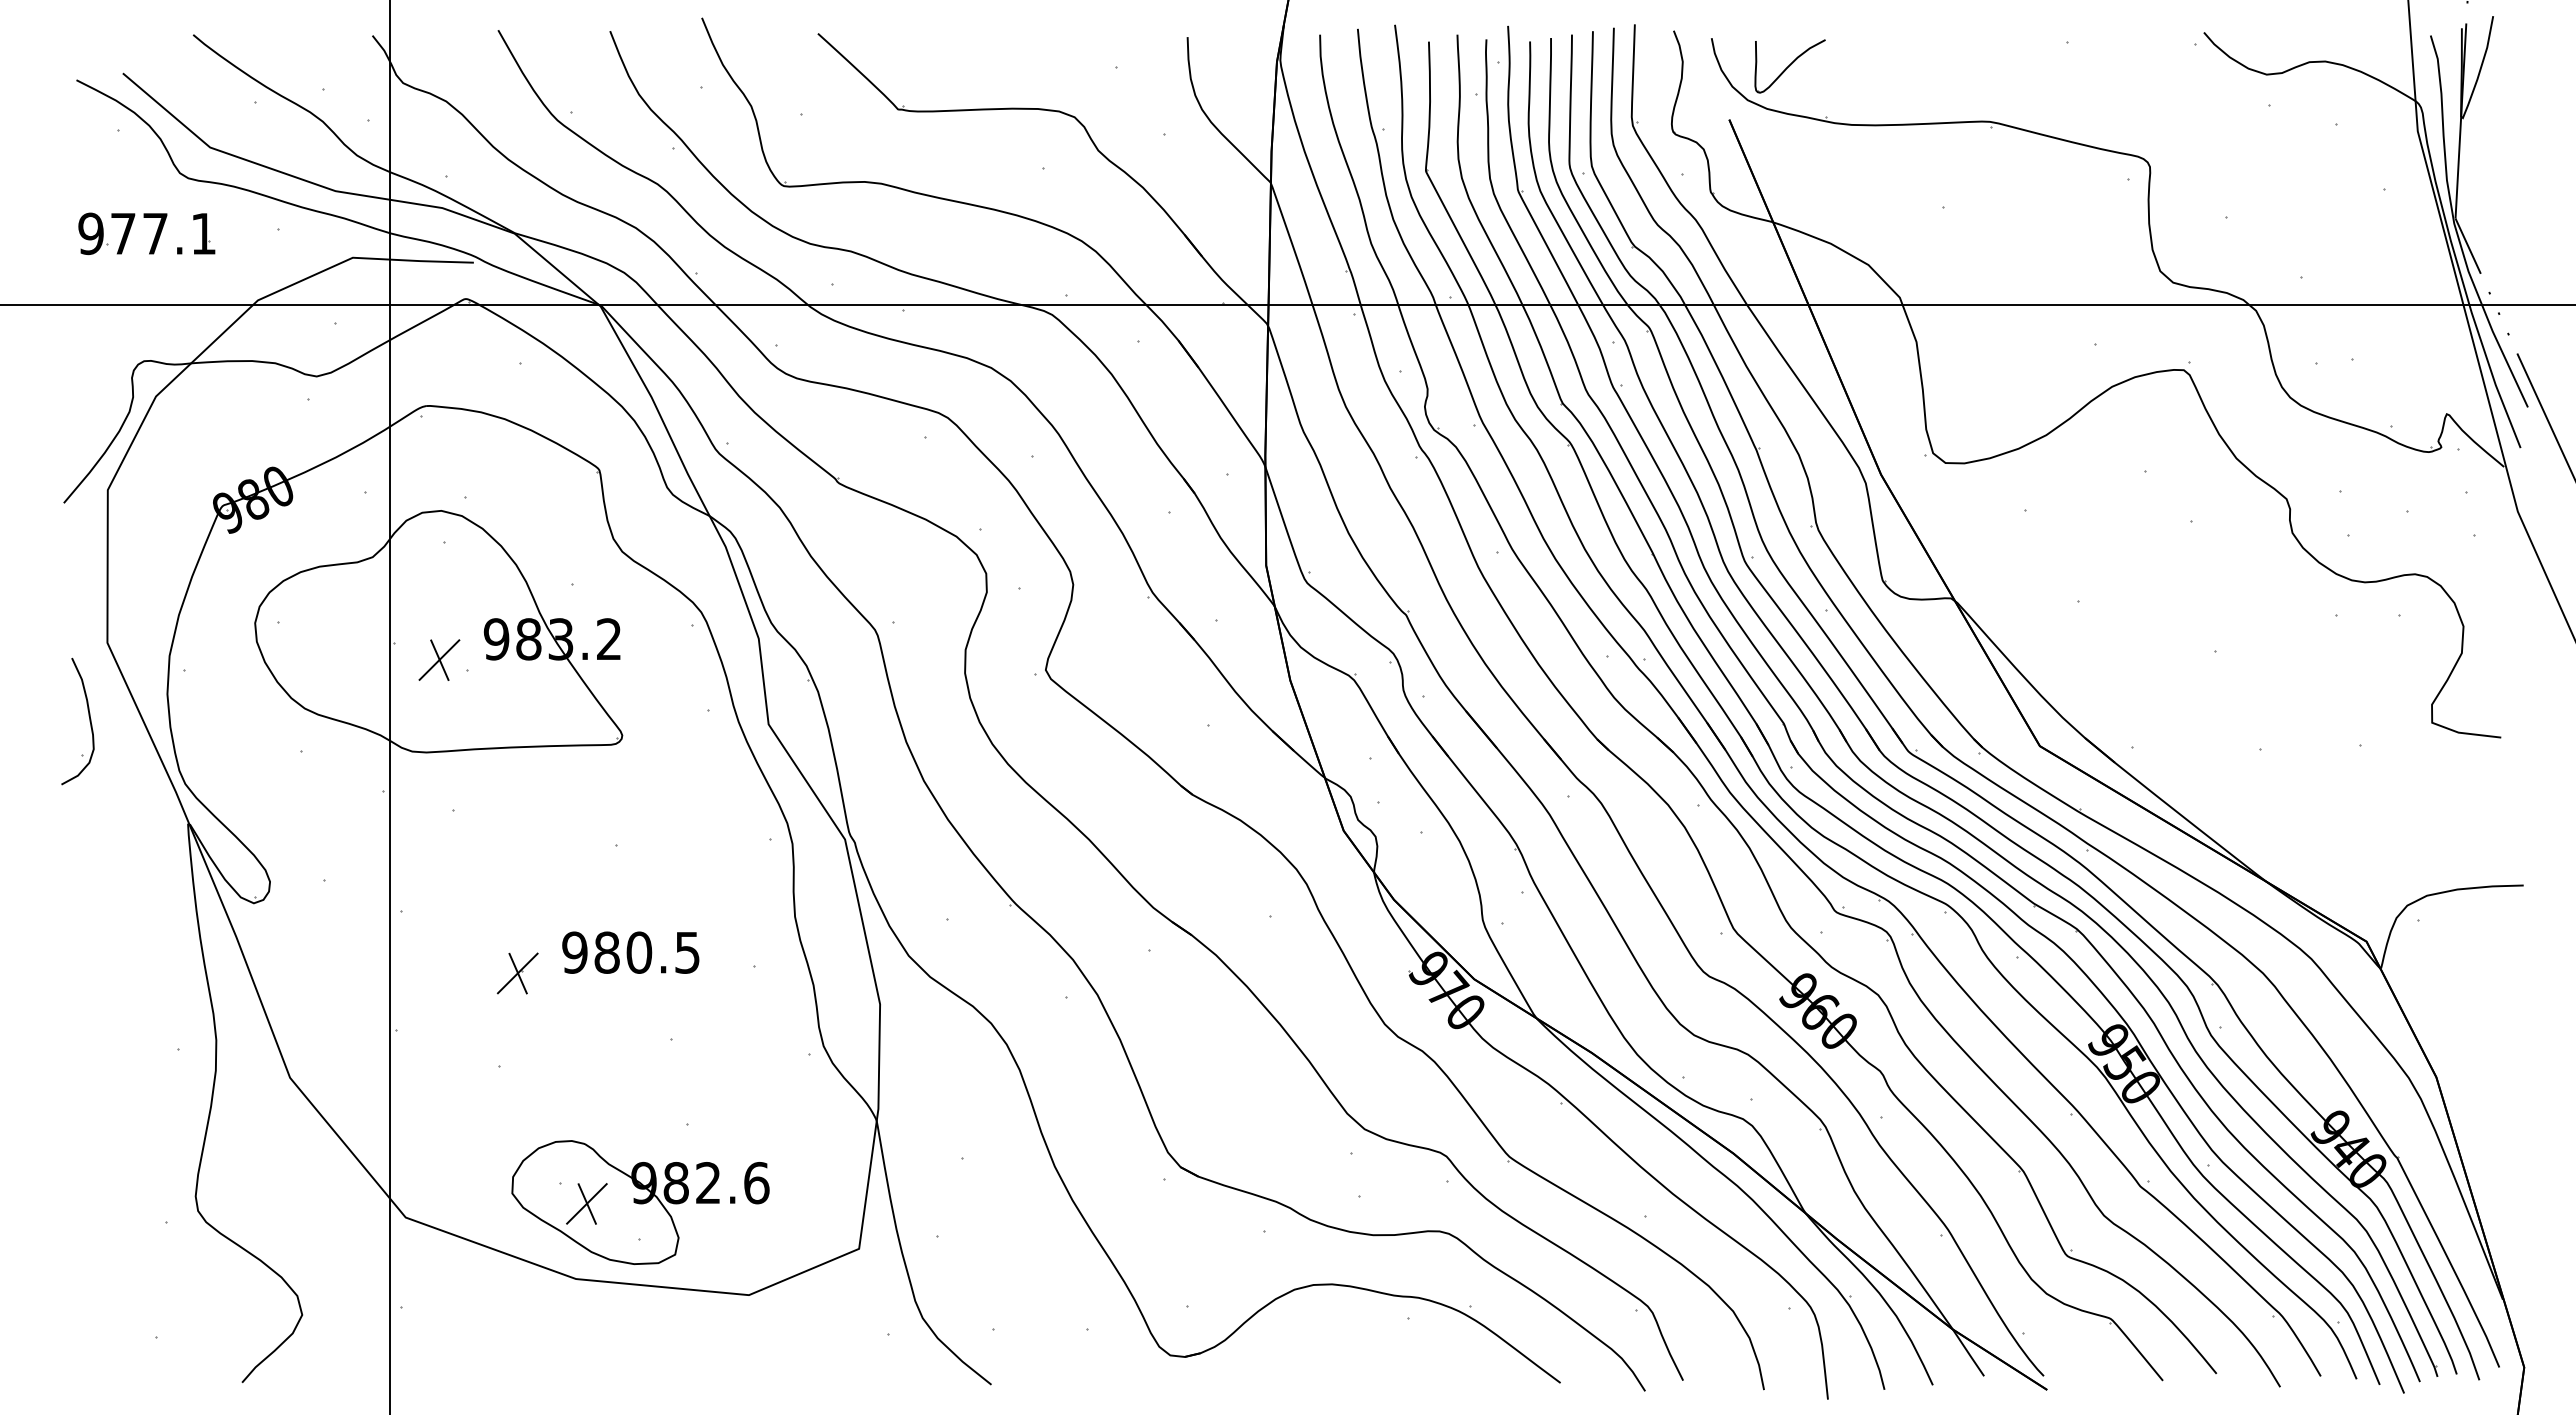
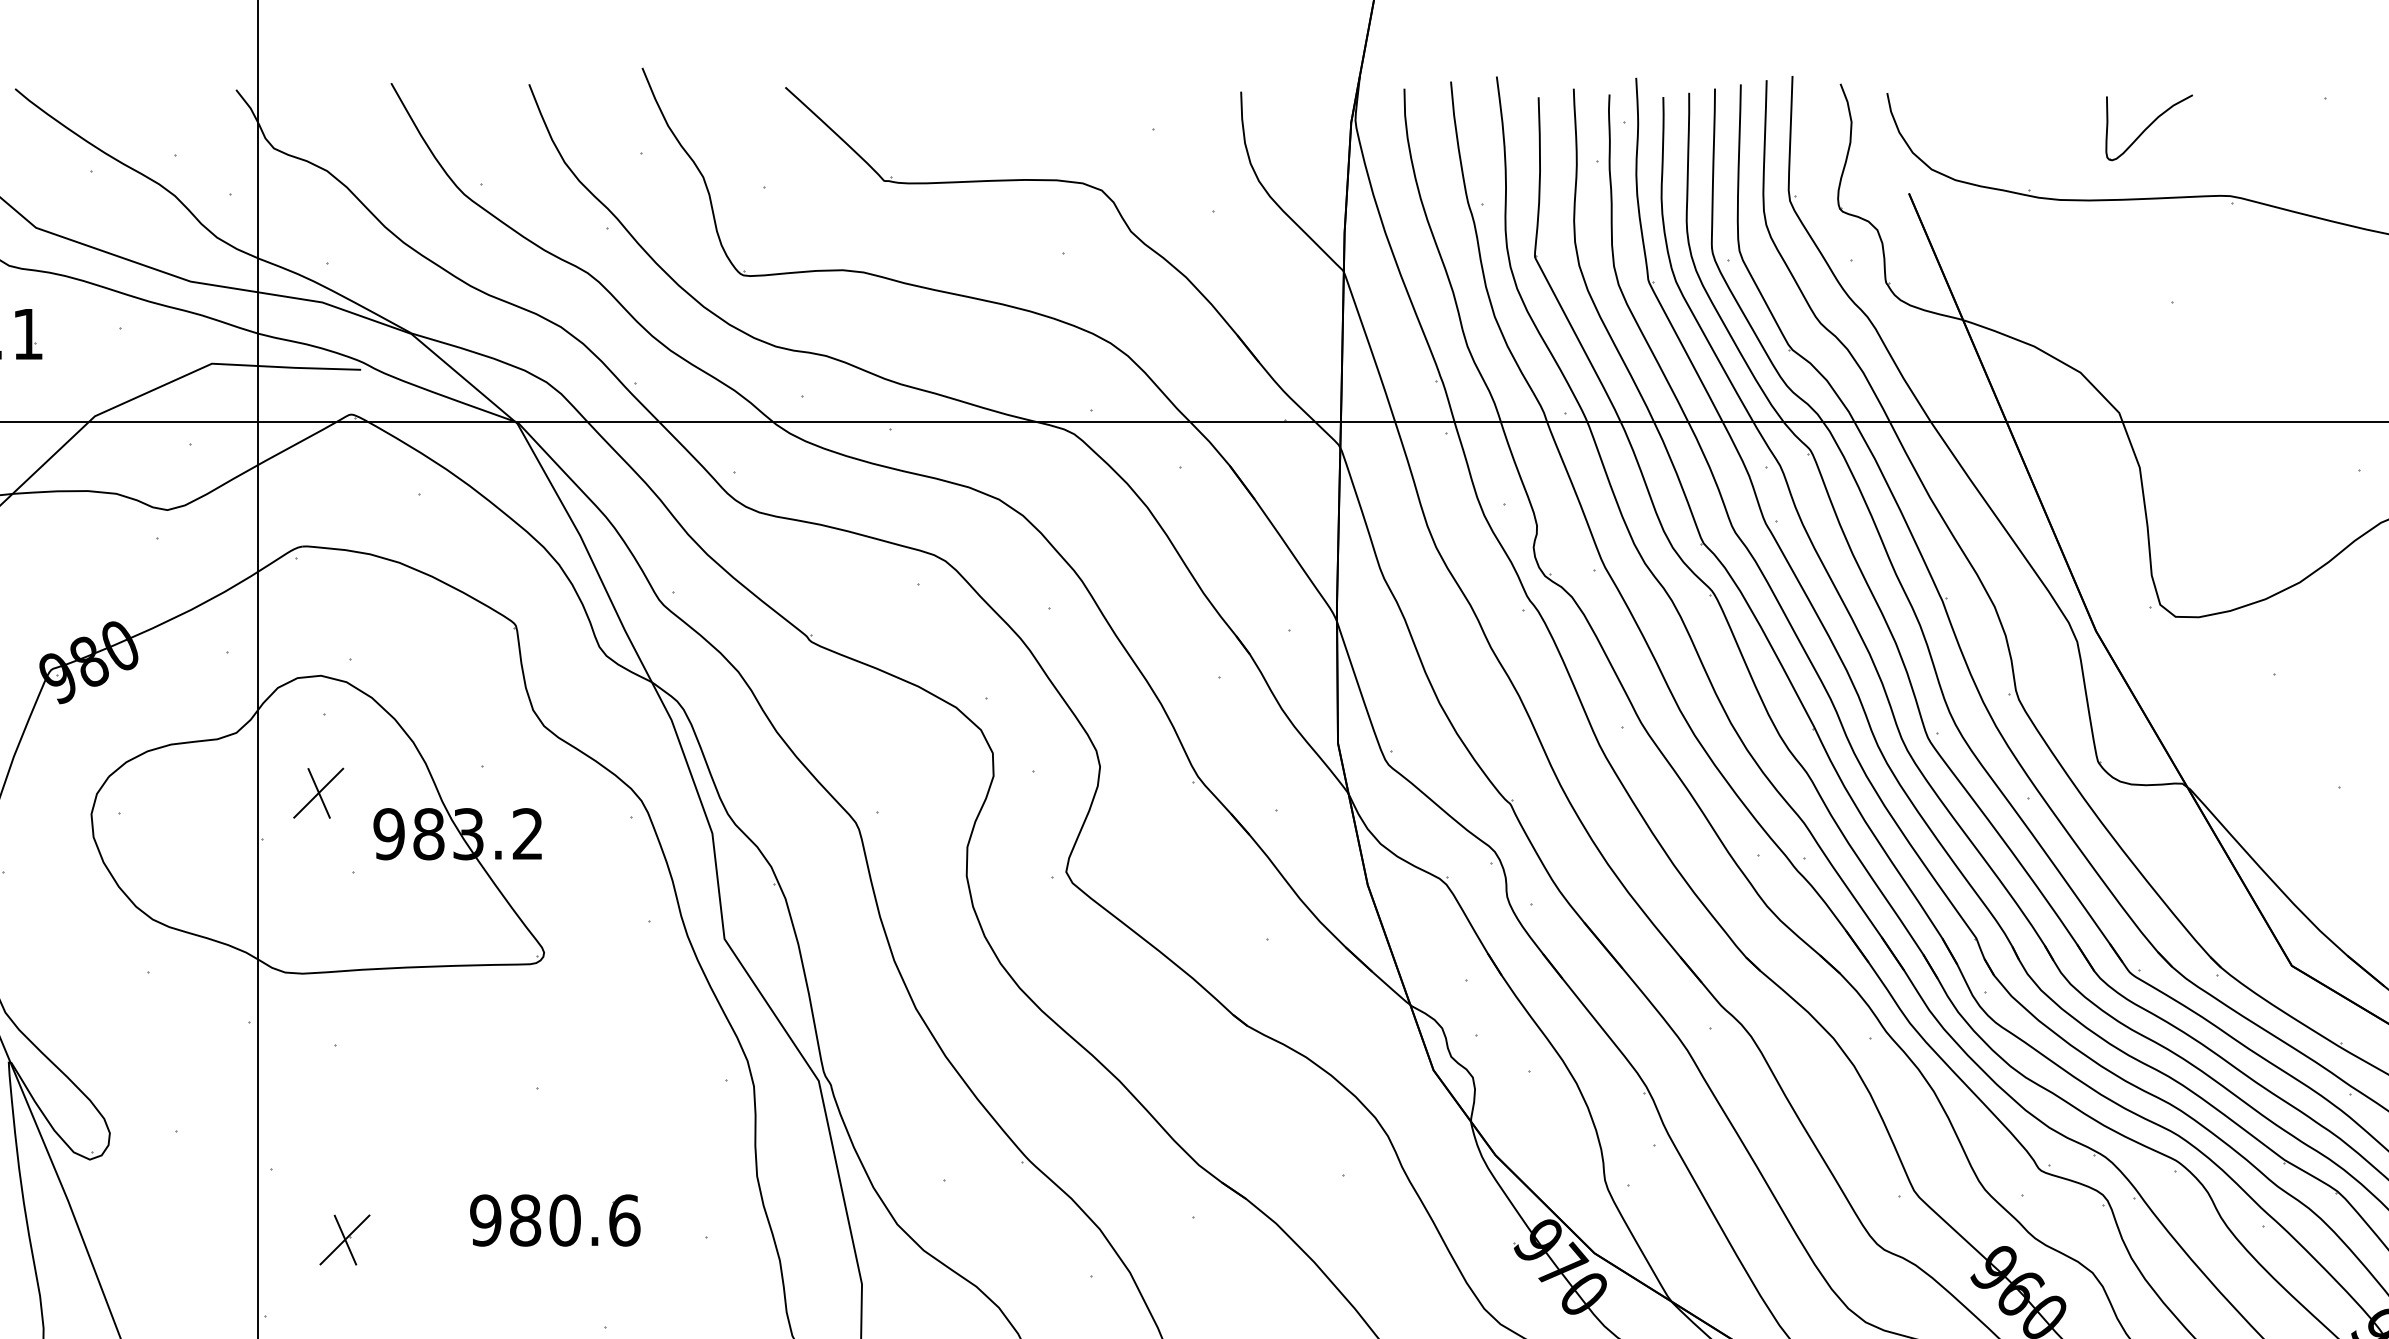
part: (1789, 66) -> (2148, 127), moved
part: (439, 659) -> (318, 792), moved
text: (687, 952) -> (624, 1220), 980.5 -> 980.6
part: (517, 973) -> (344, 1239), moved

